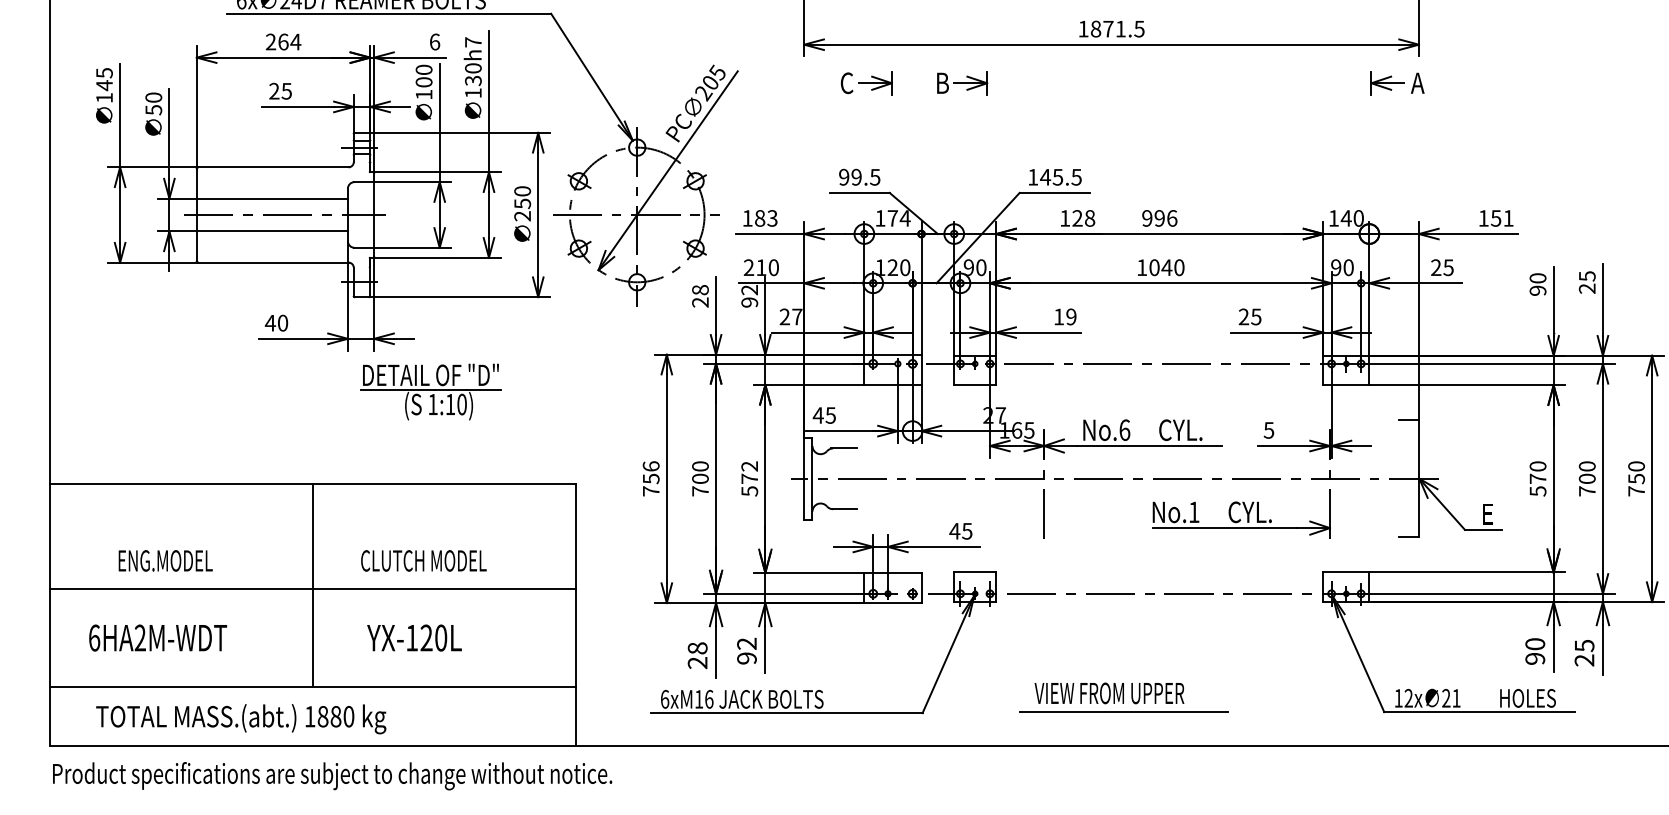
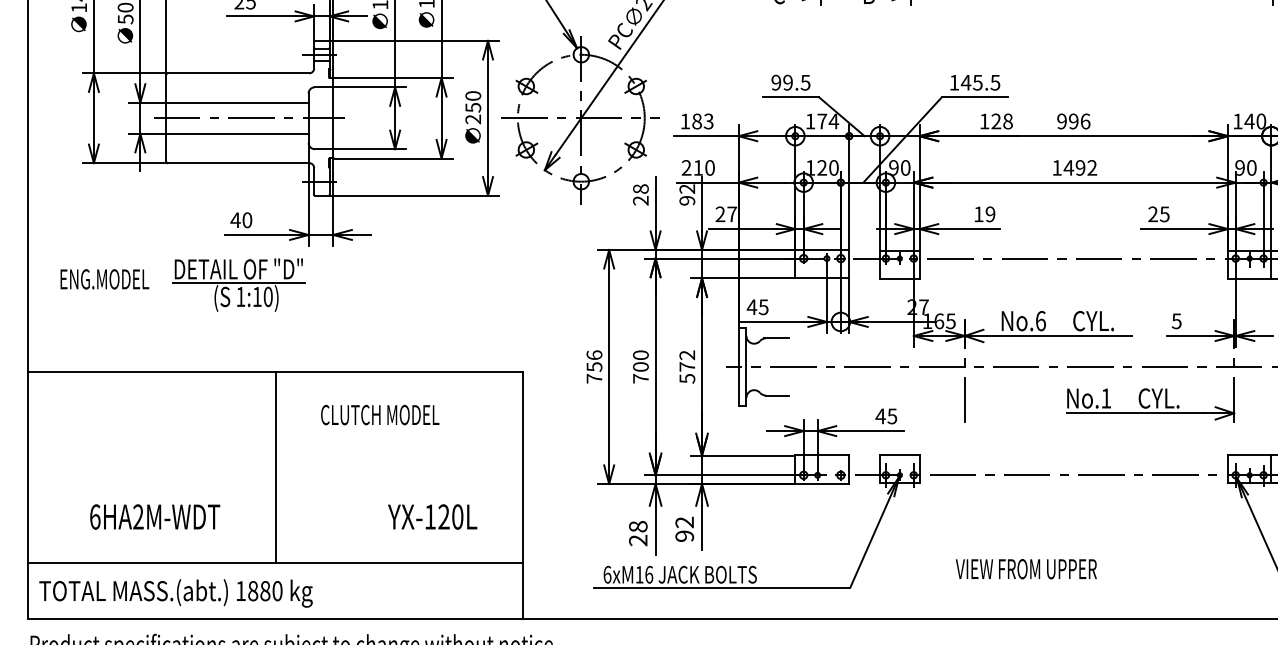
text: (1166, 267) -> (1080, 167), 1040 -> 1492
part: (430, 391) -> (238, 284), moved
text: (165, 560) -> (104, 278), moved
text: (423, 560) -> (379, 414), moved
line: (312, 588) -> (275, 470), removed
text: (158, 637) -> (155, 516), moved
text: (414, 637) -> (432, 516), moved
line: (1123, 711) -> (1039, 586), removed
text: (241, 719) -> (176, 593), moved

